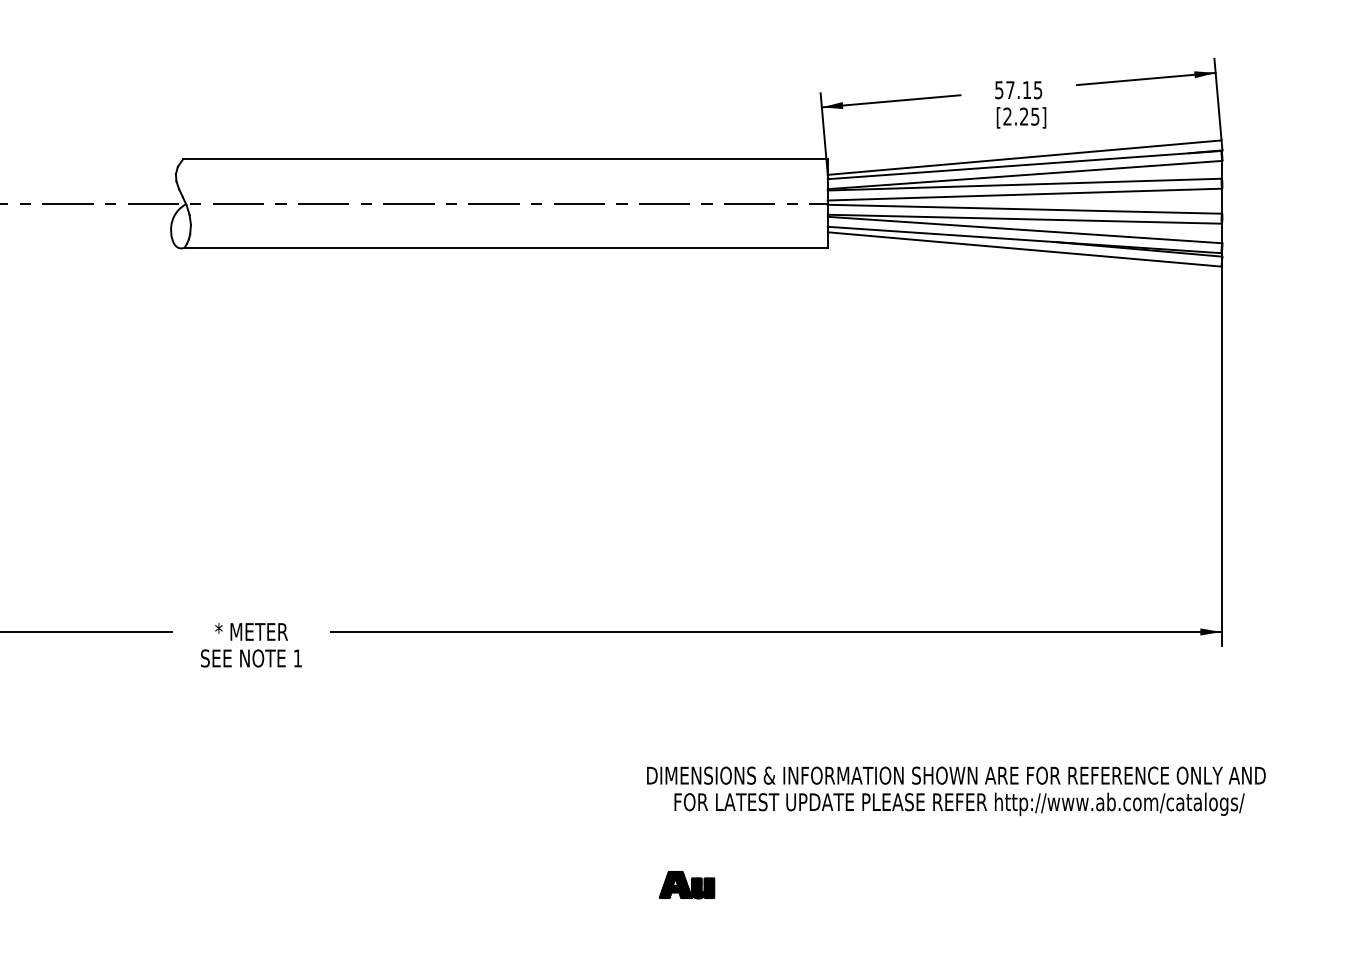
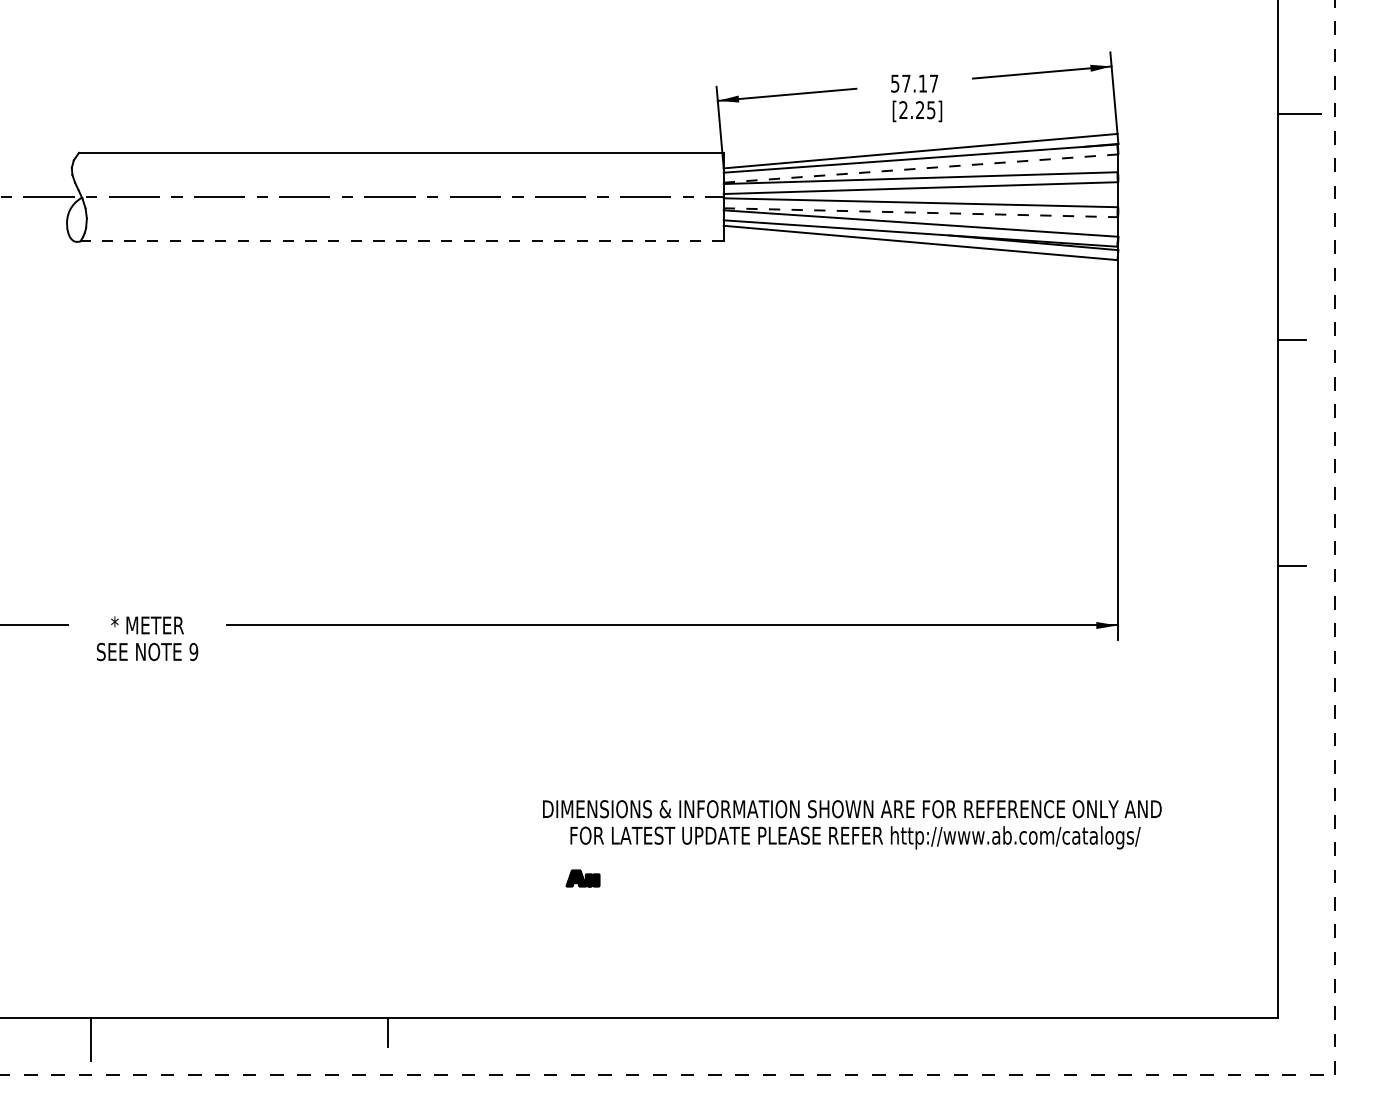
text: (1038, 89) -> (934, 83), 57.15 -> 57.17
line: (1025, 174) -> (921, 168), solid -> dashed
line: (1025, 218) -> (921, 212), solid -> dashed
line: (506, 247) -> (402, 241), solid -> dashed
text: (297, 657) -> (193, 651), 1 -> 9
text: (956, 790) -> (852, 824), moved
part: (686, 884) -> (582, 878), size x0.6

